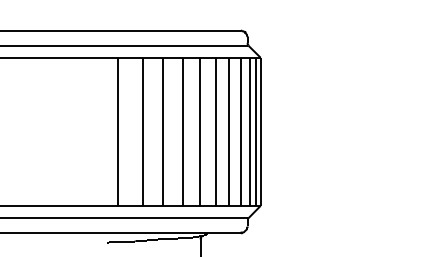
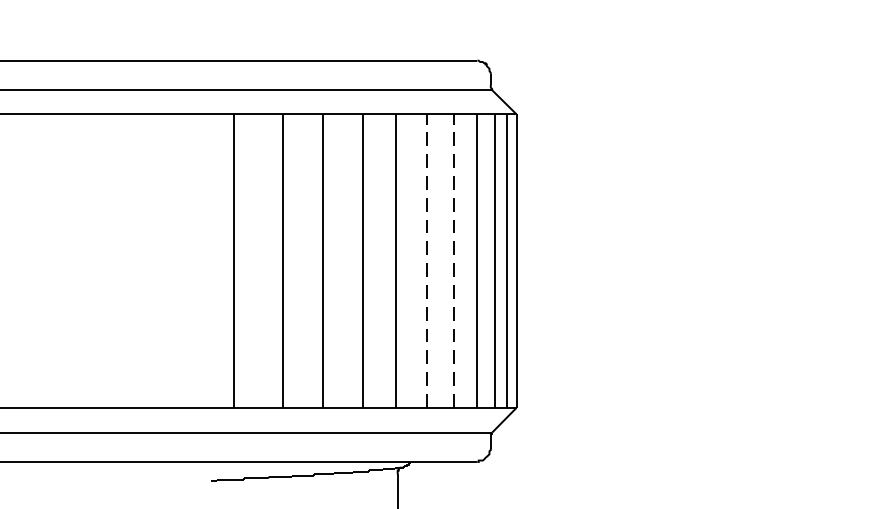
line: (215, 131) -> (427, 260), solid -> dashed
line: (229, 131) -> (454, 260), solid -> dashed

